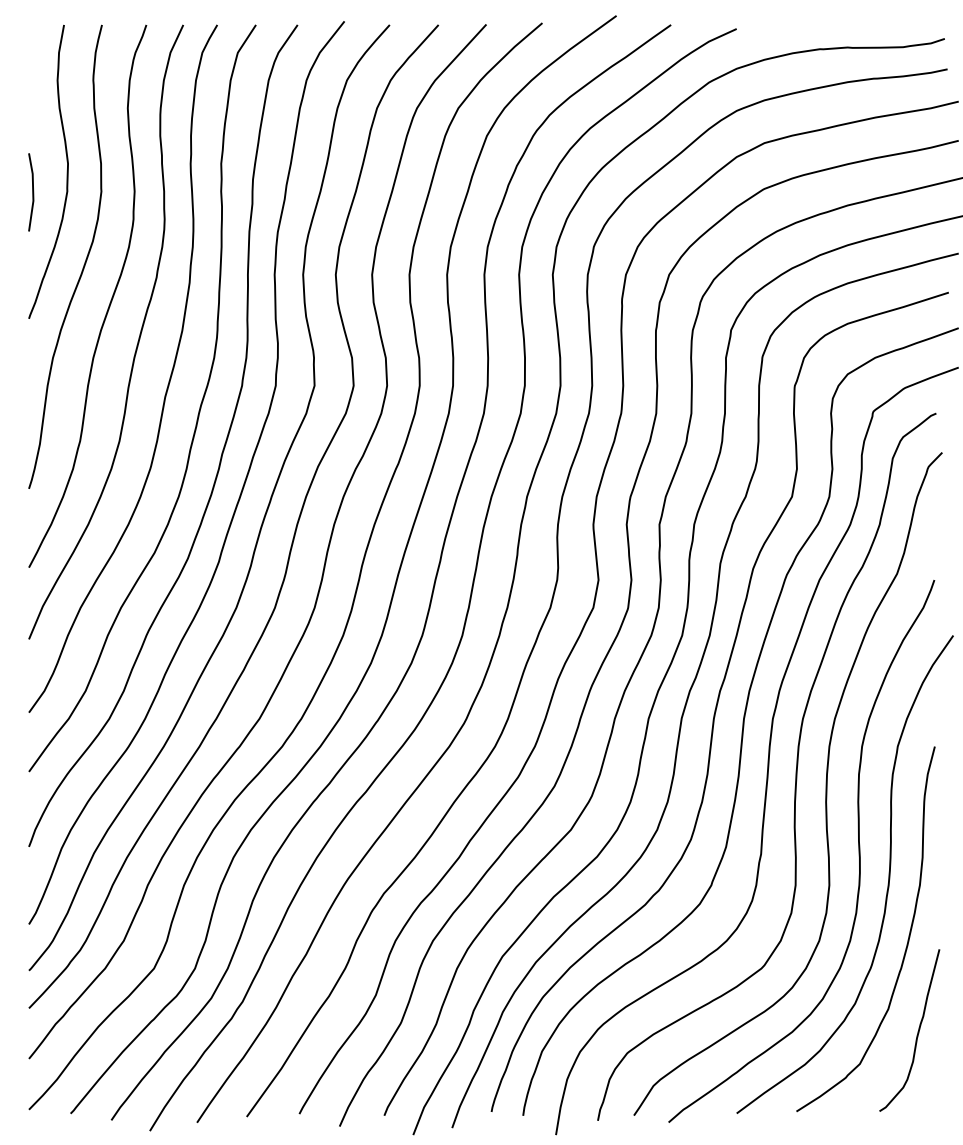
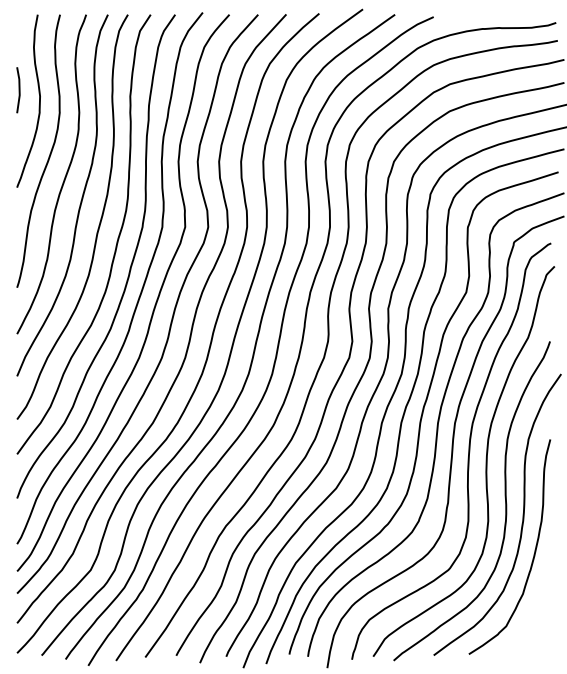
line: (31, 192) -> (18, 90), moved
curve: (916, 1032) -> (539, 607), removed

